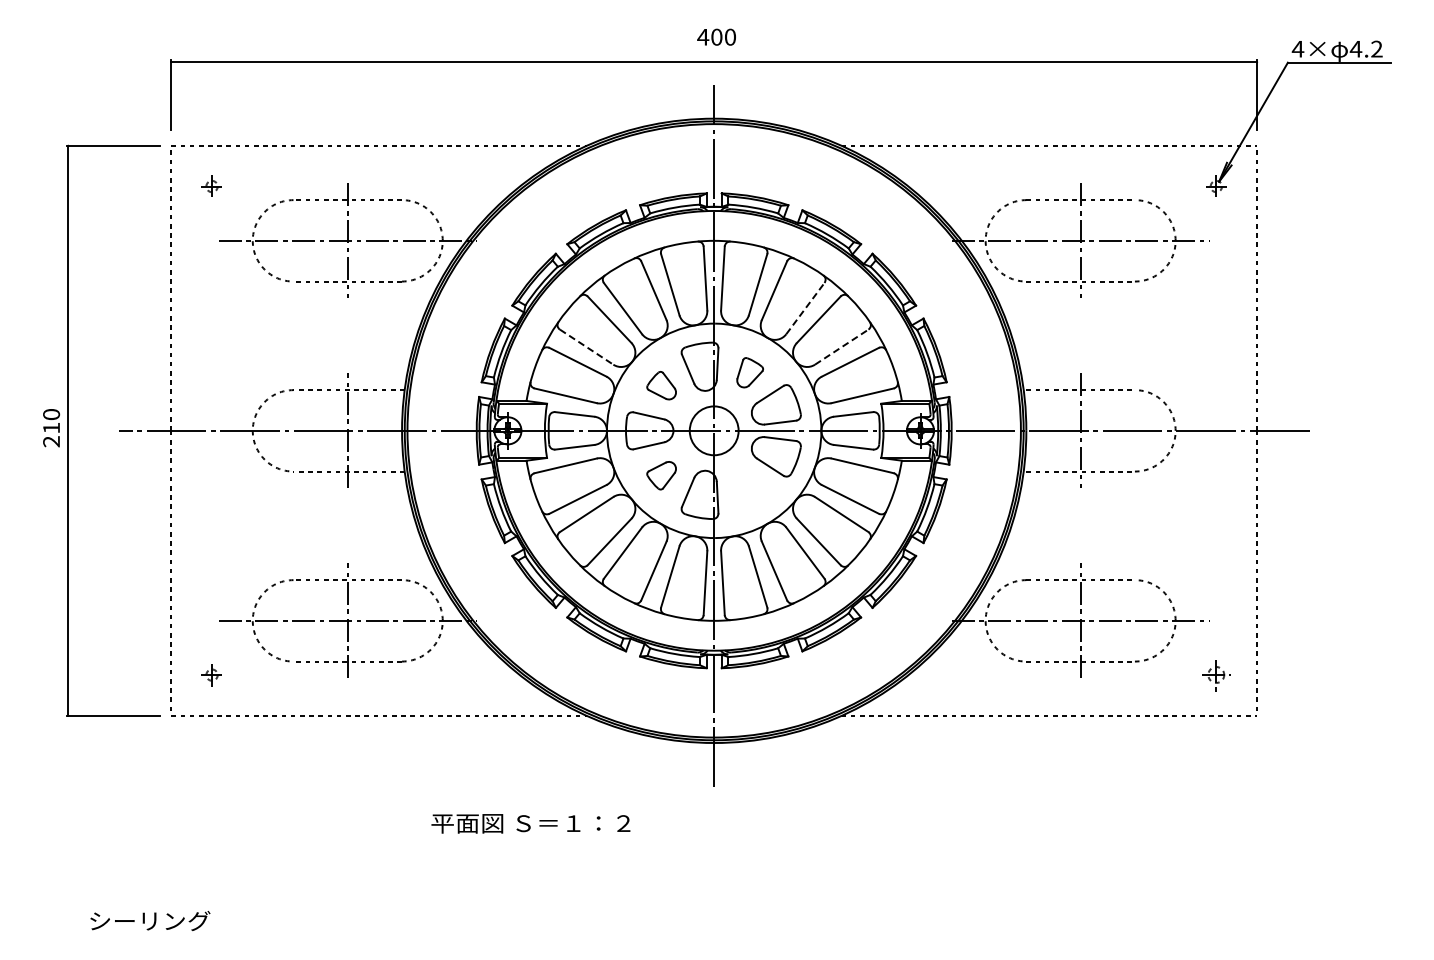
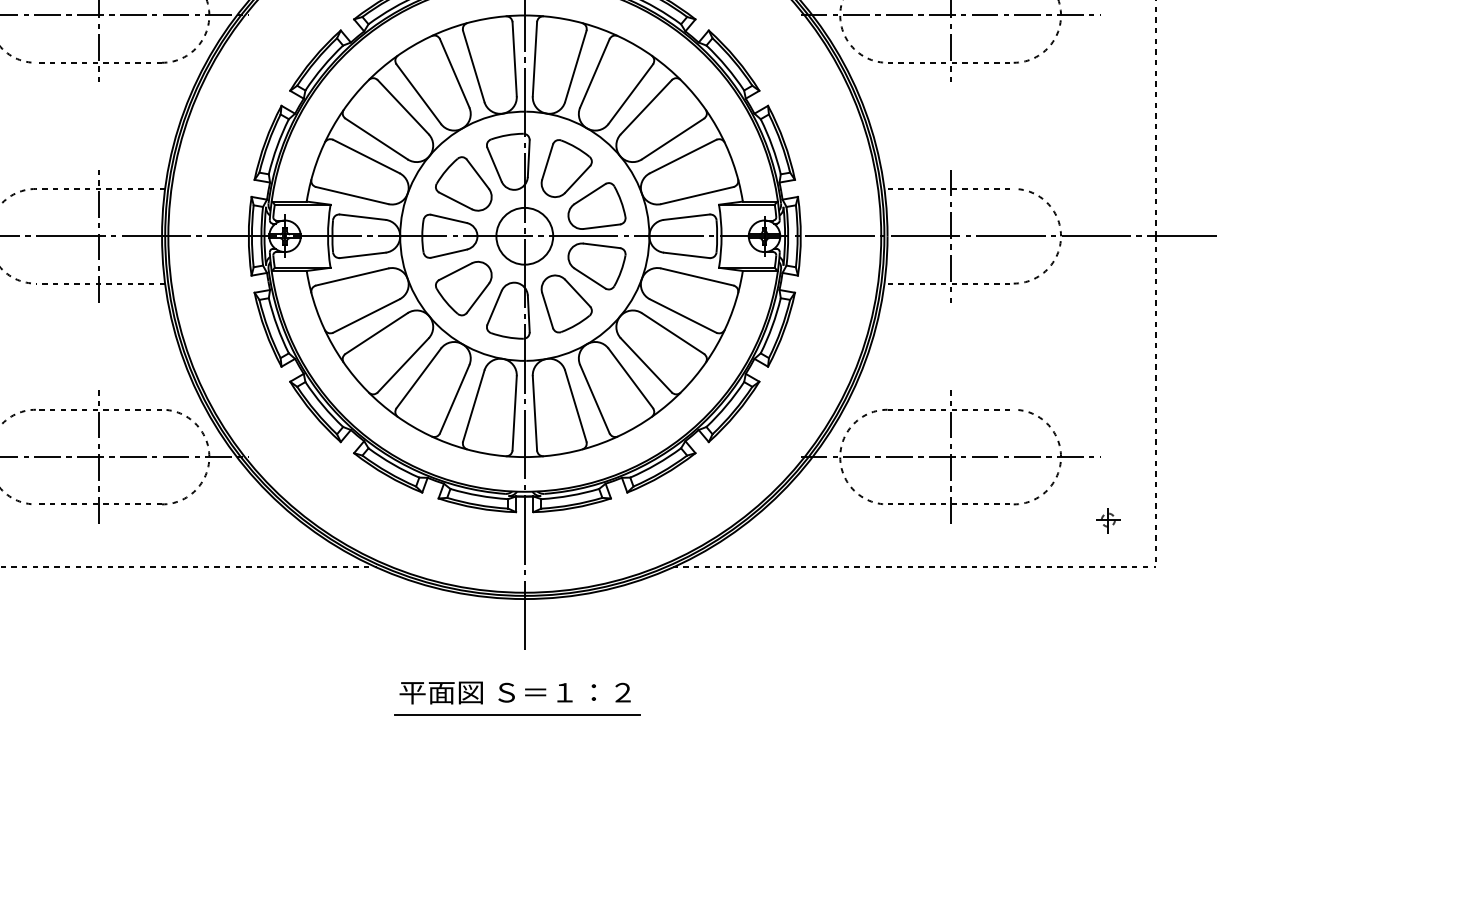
line: (805, 308) -> (630, 94), dashed -> solid
line: (586, 347) -> (376, 139), dashed -> solid
line: (841, 347) -> (672, 139), dashed -> solid
part: (749, 372) -> (565, 168), size x1.67
part: (661, 385) -> (463, 183), size x1.67
part: (661, 475) -> (463, 288), size x1.67
part: (749, 488) -> (565, 303), added
part: (1216, 675) -> (1108, 520), size x0.71
text: (530, 823) -> (514, 692), moved
line: (707, 843) -> (517, 715), added

